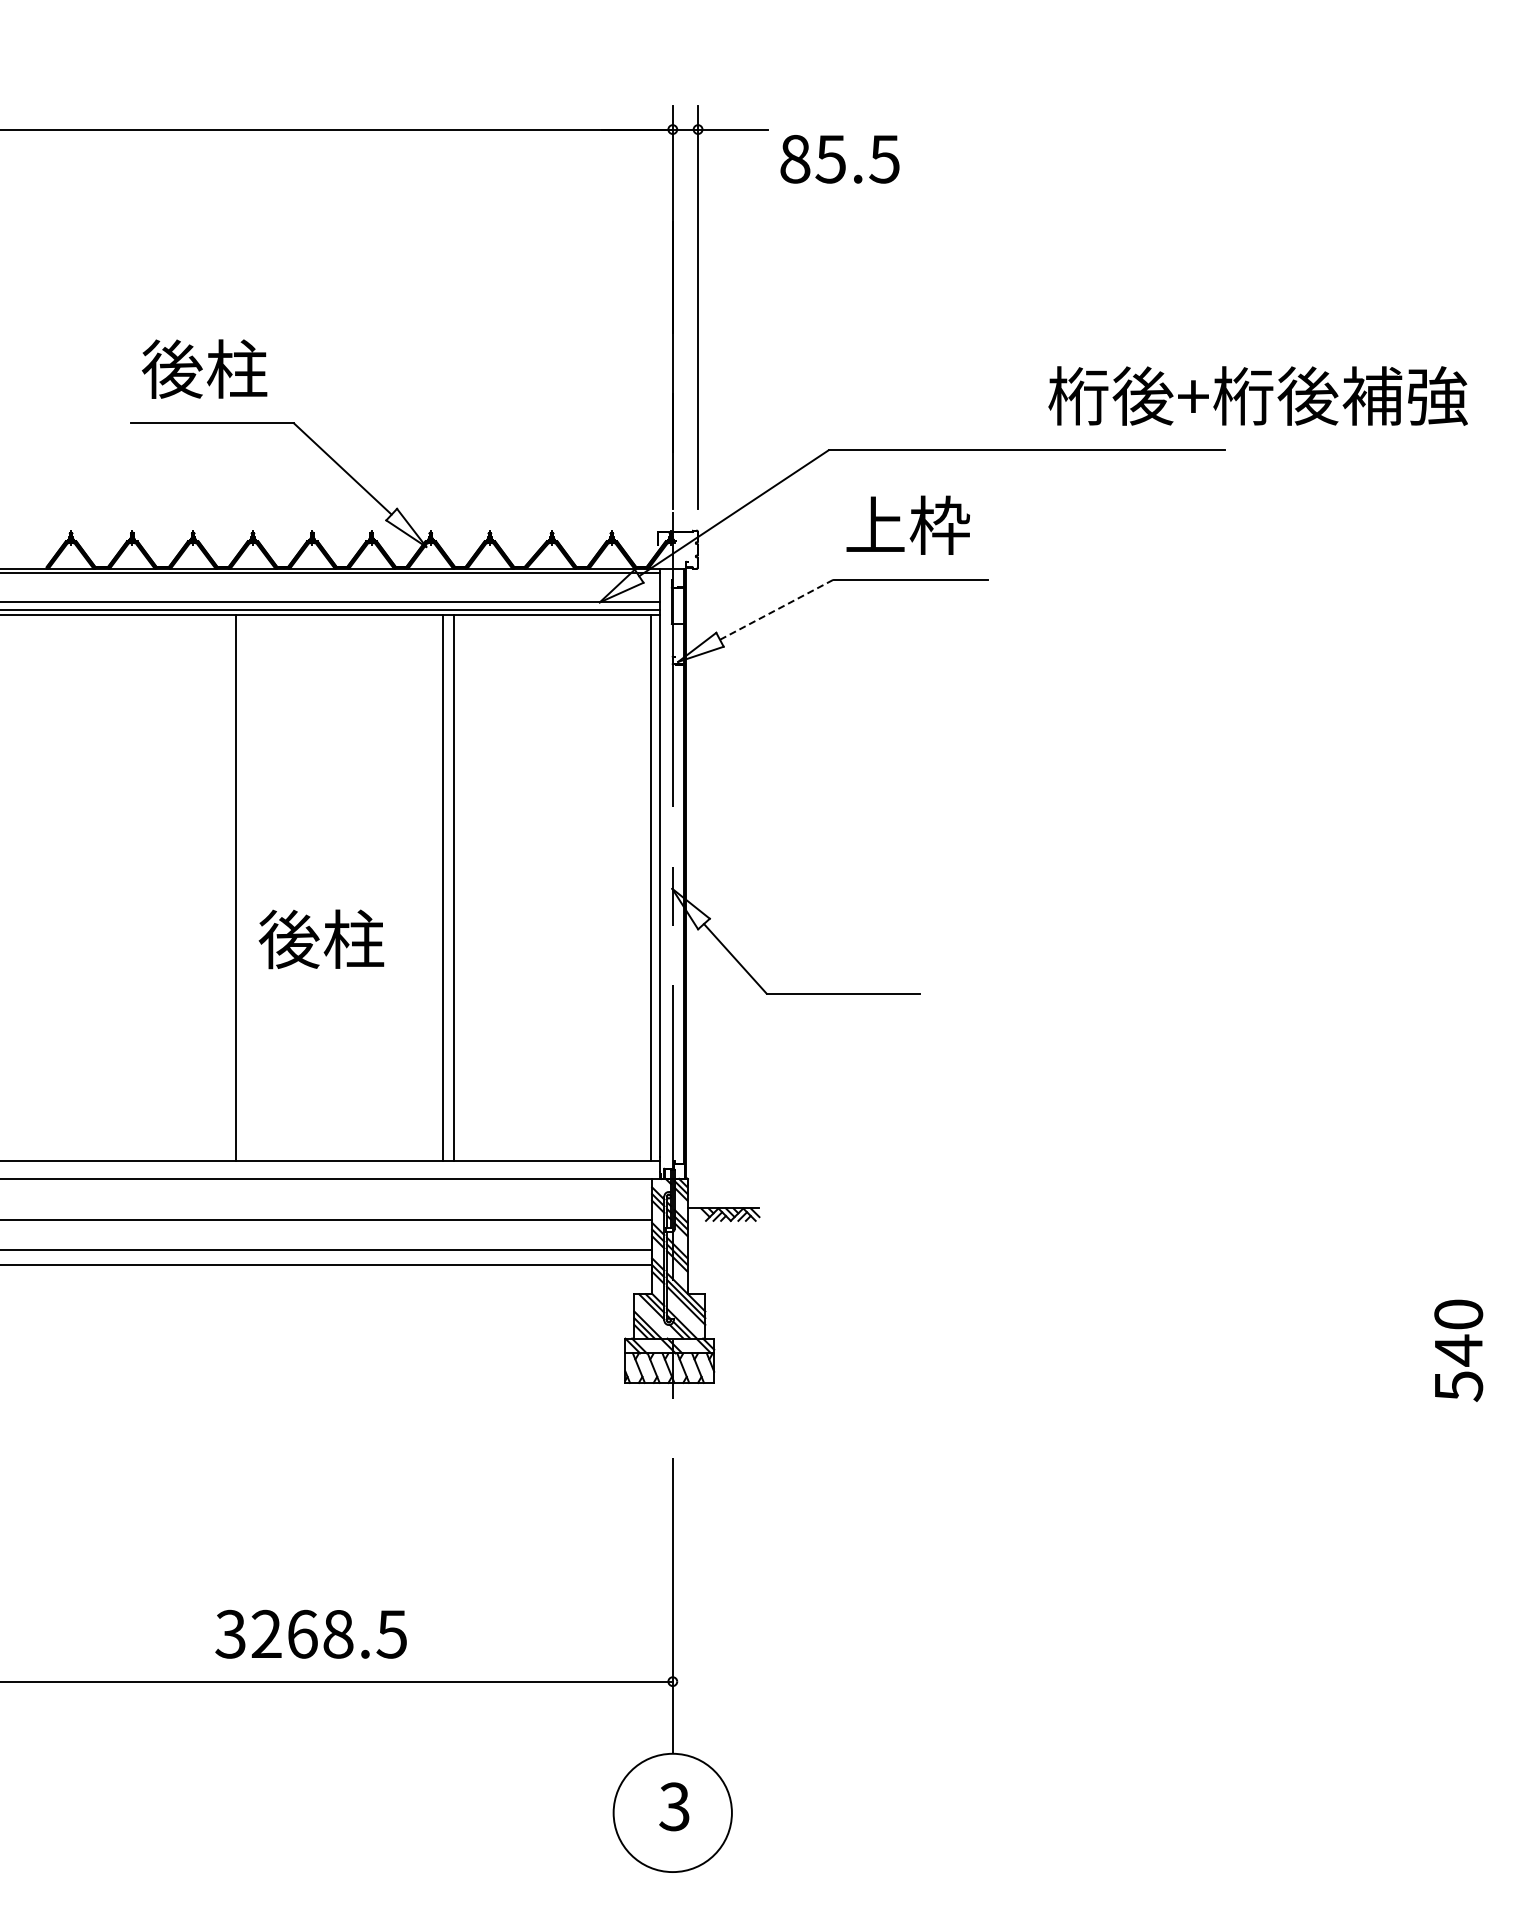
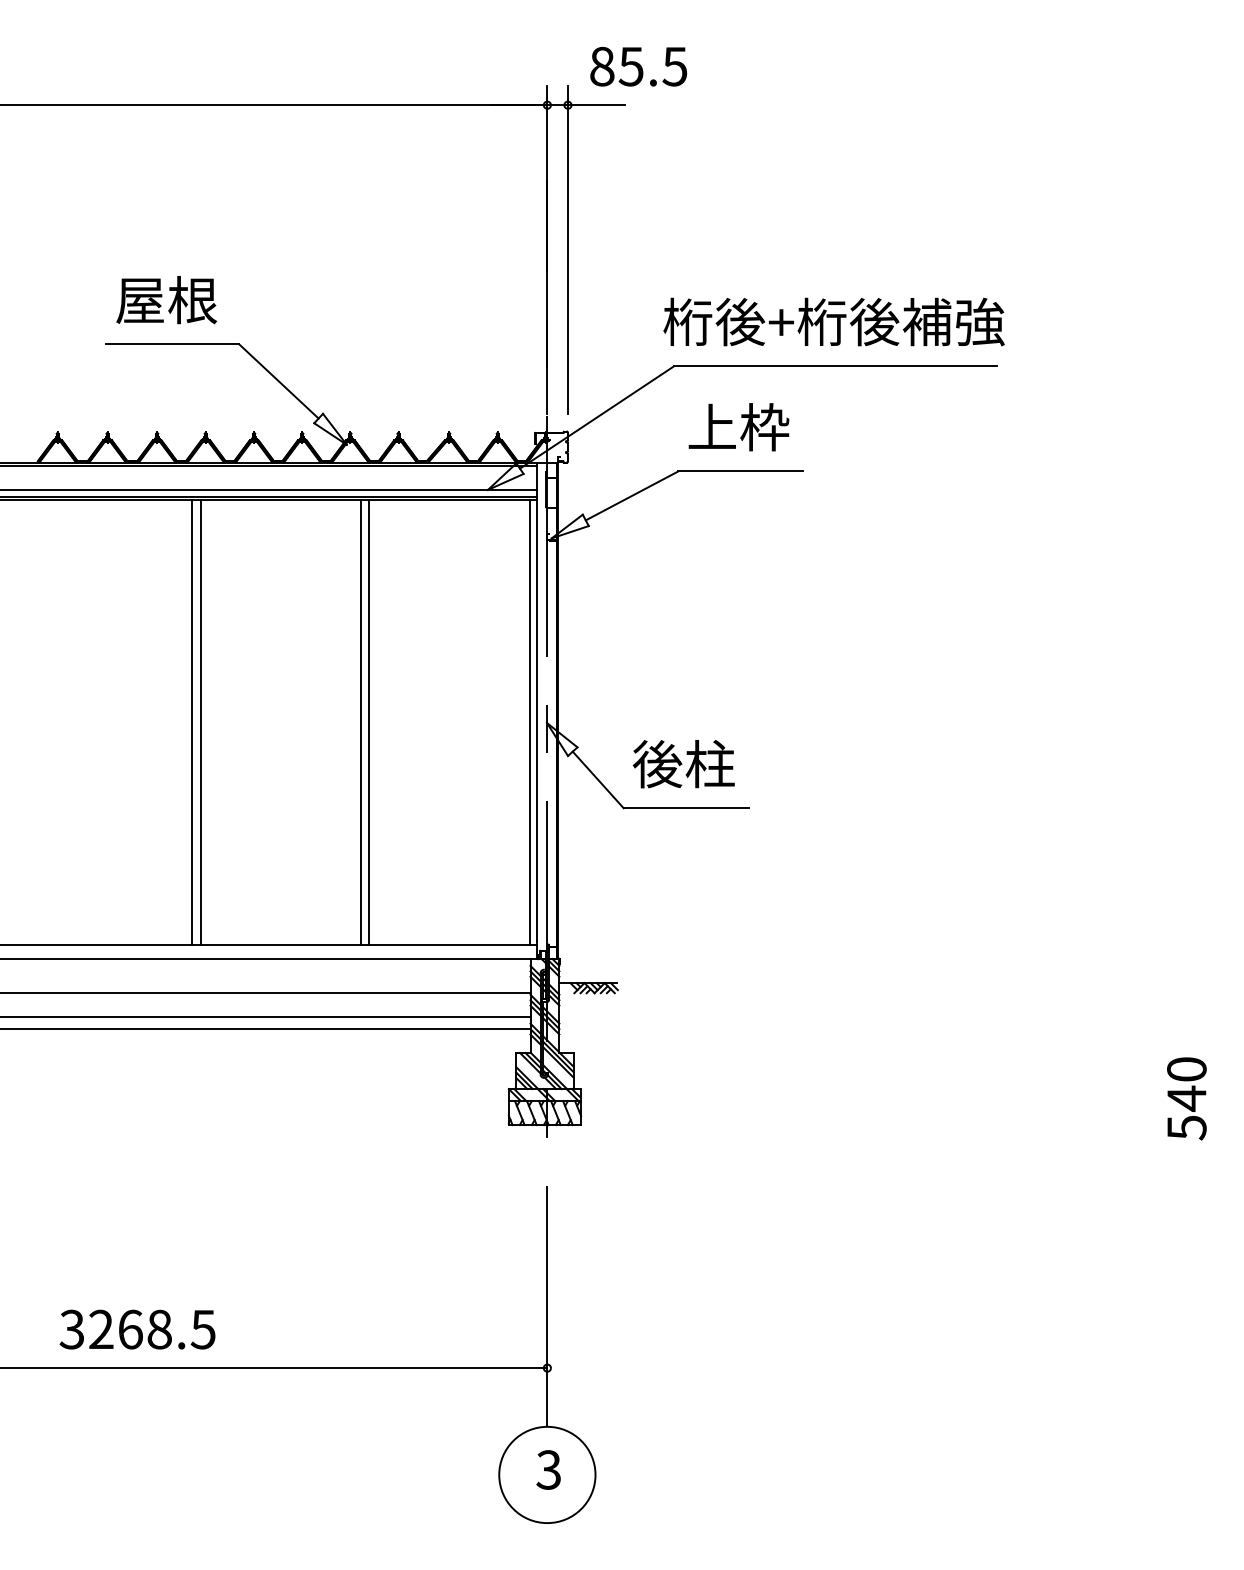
text: (839, 159) -> (638, 66), moved
text: (204, 368) -> (166, 299), 後柱 -> 屋根
text: (1257, 395) -> (833, 321), moved
line: (777, 609) -> (632, 495), dashed -> solid
line: (246, 887) -> (200, 721), added
text: (321, 939) -> (683, 764), moved
text: (310, 1633) -> (137, 1328), moved

